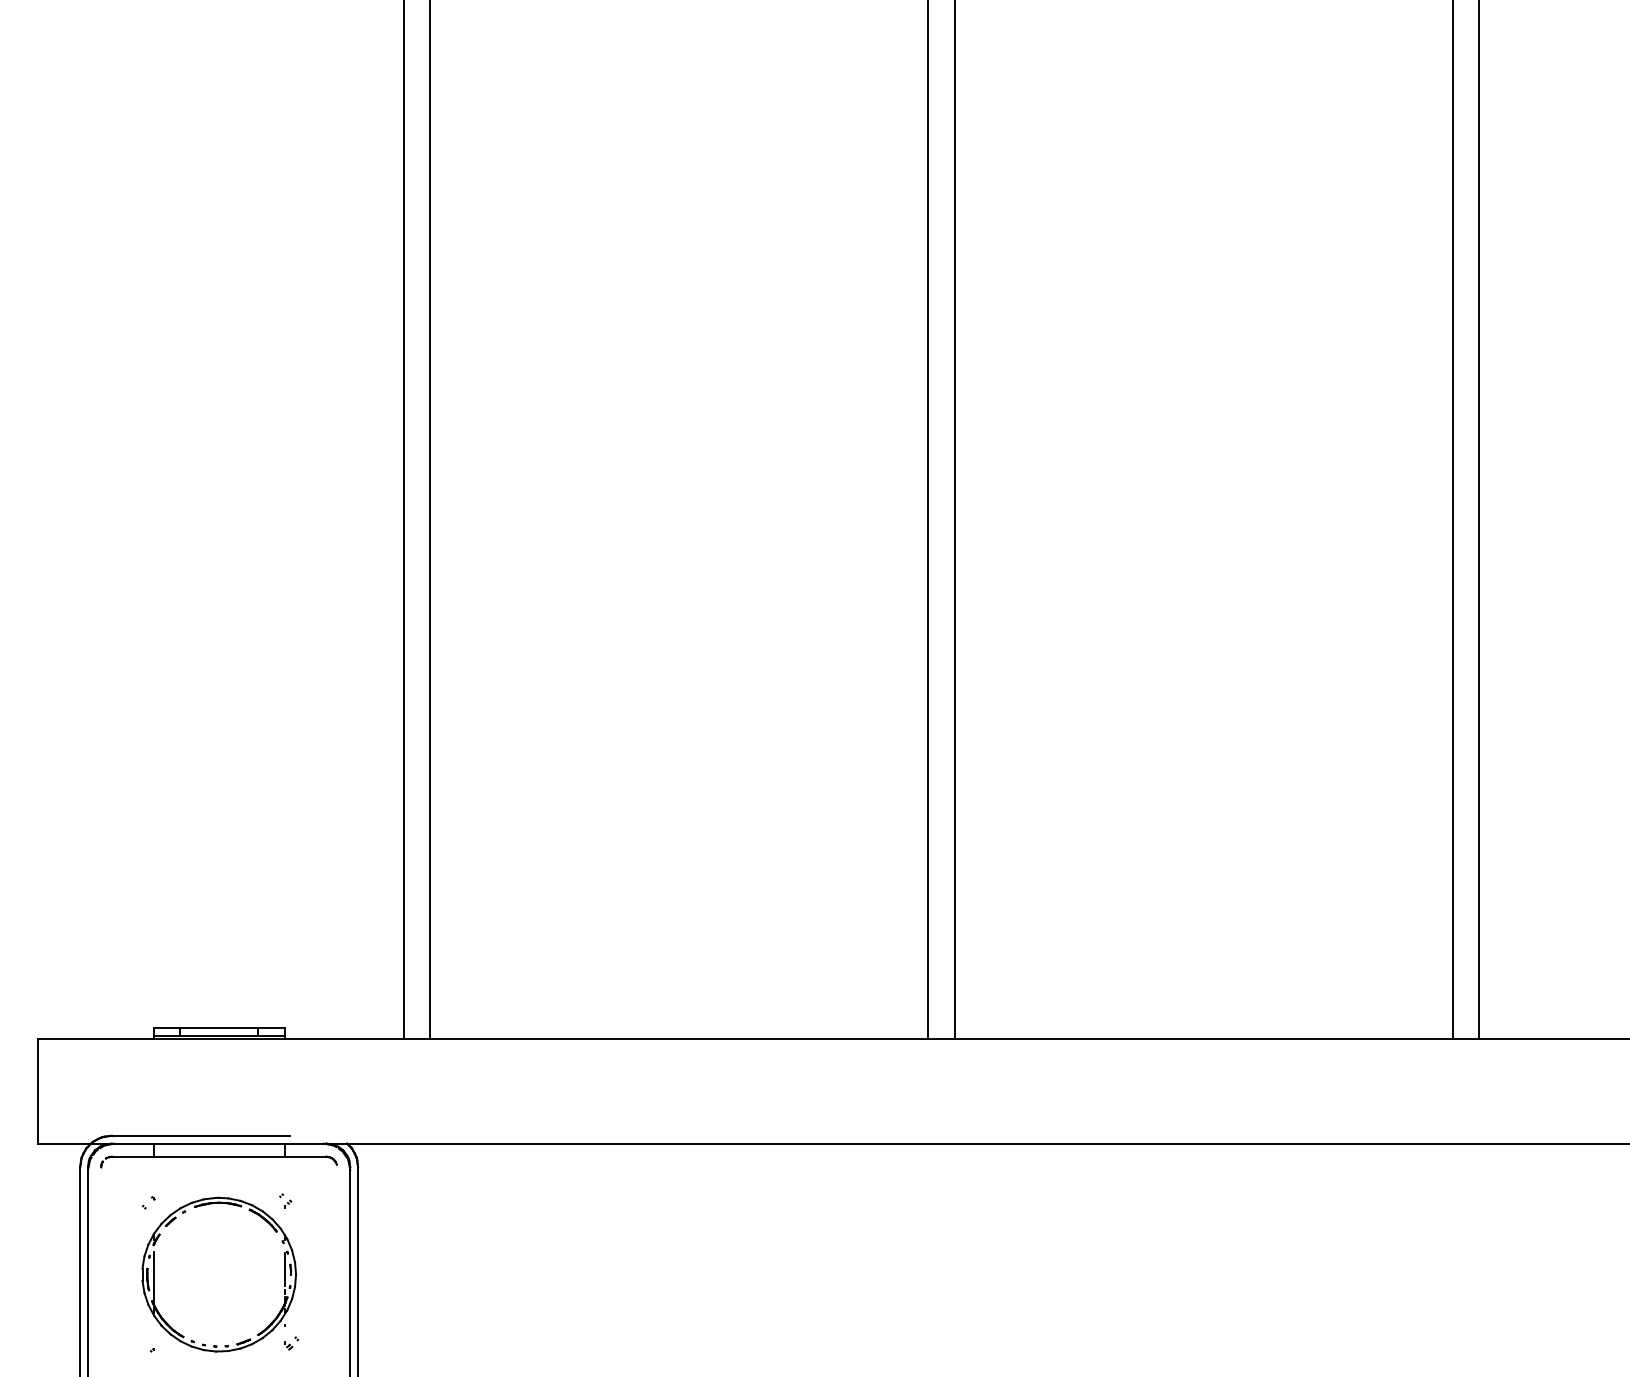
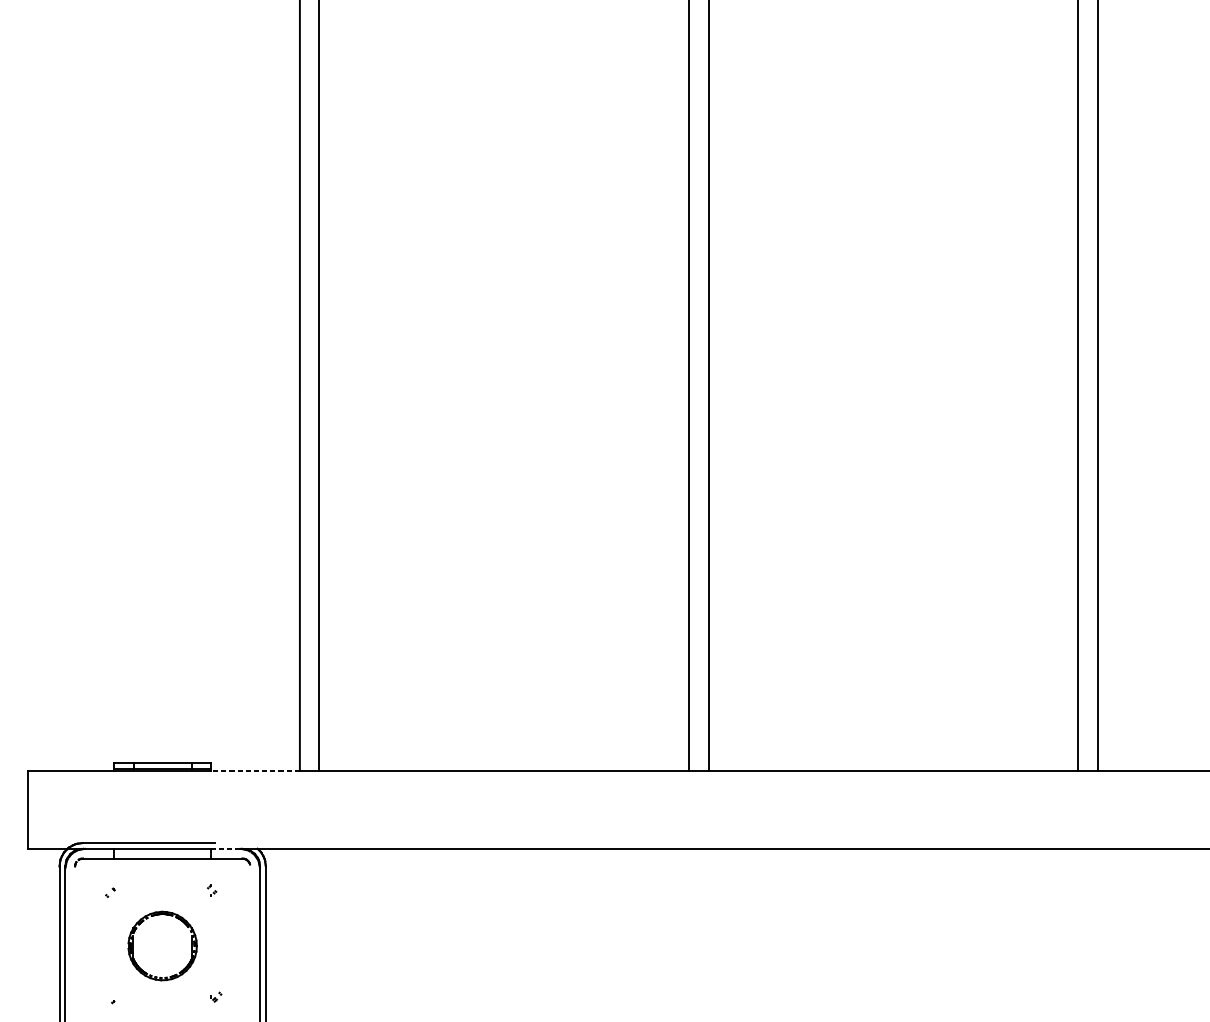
line: (344, 1038) -> (255, 770), solid -> dashed
line: (304, 1143) -> (226, 848), solid -> dashed
part: (218, 1274) -> (162, 945), size x0.6

